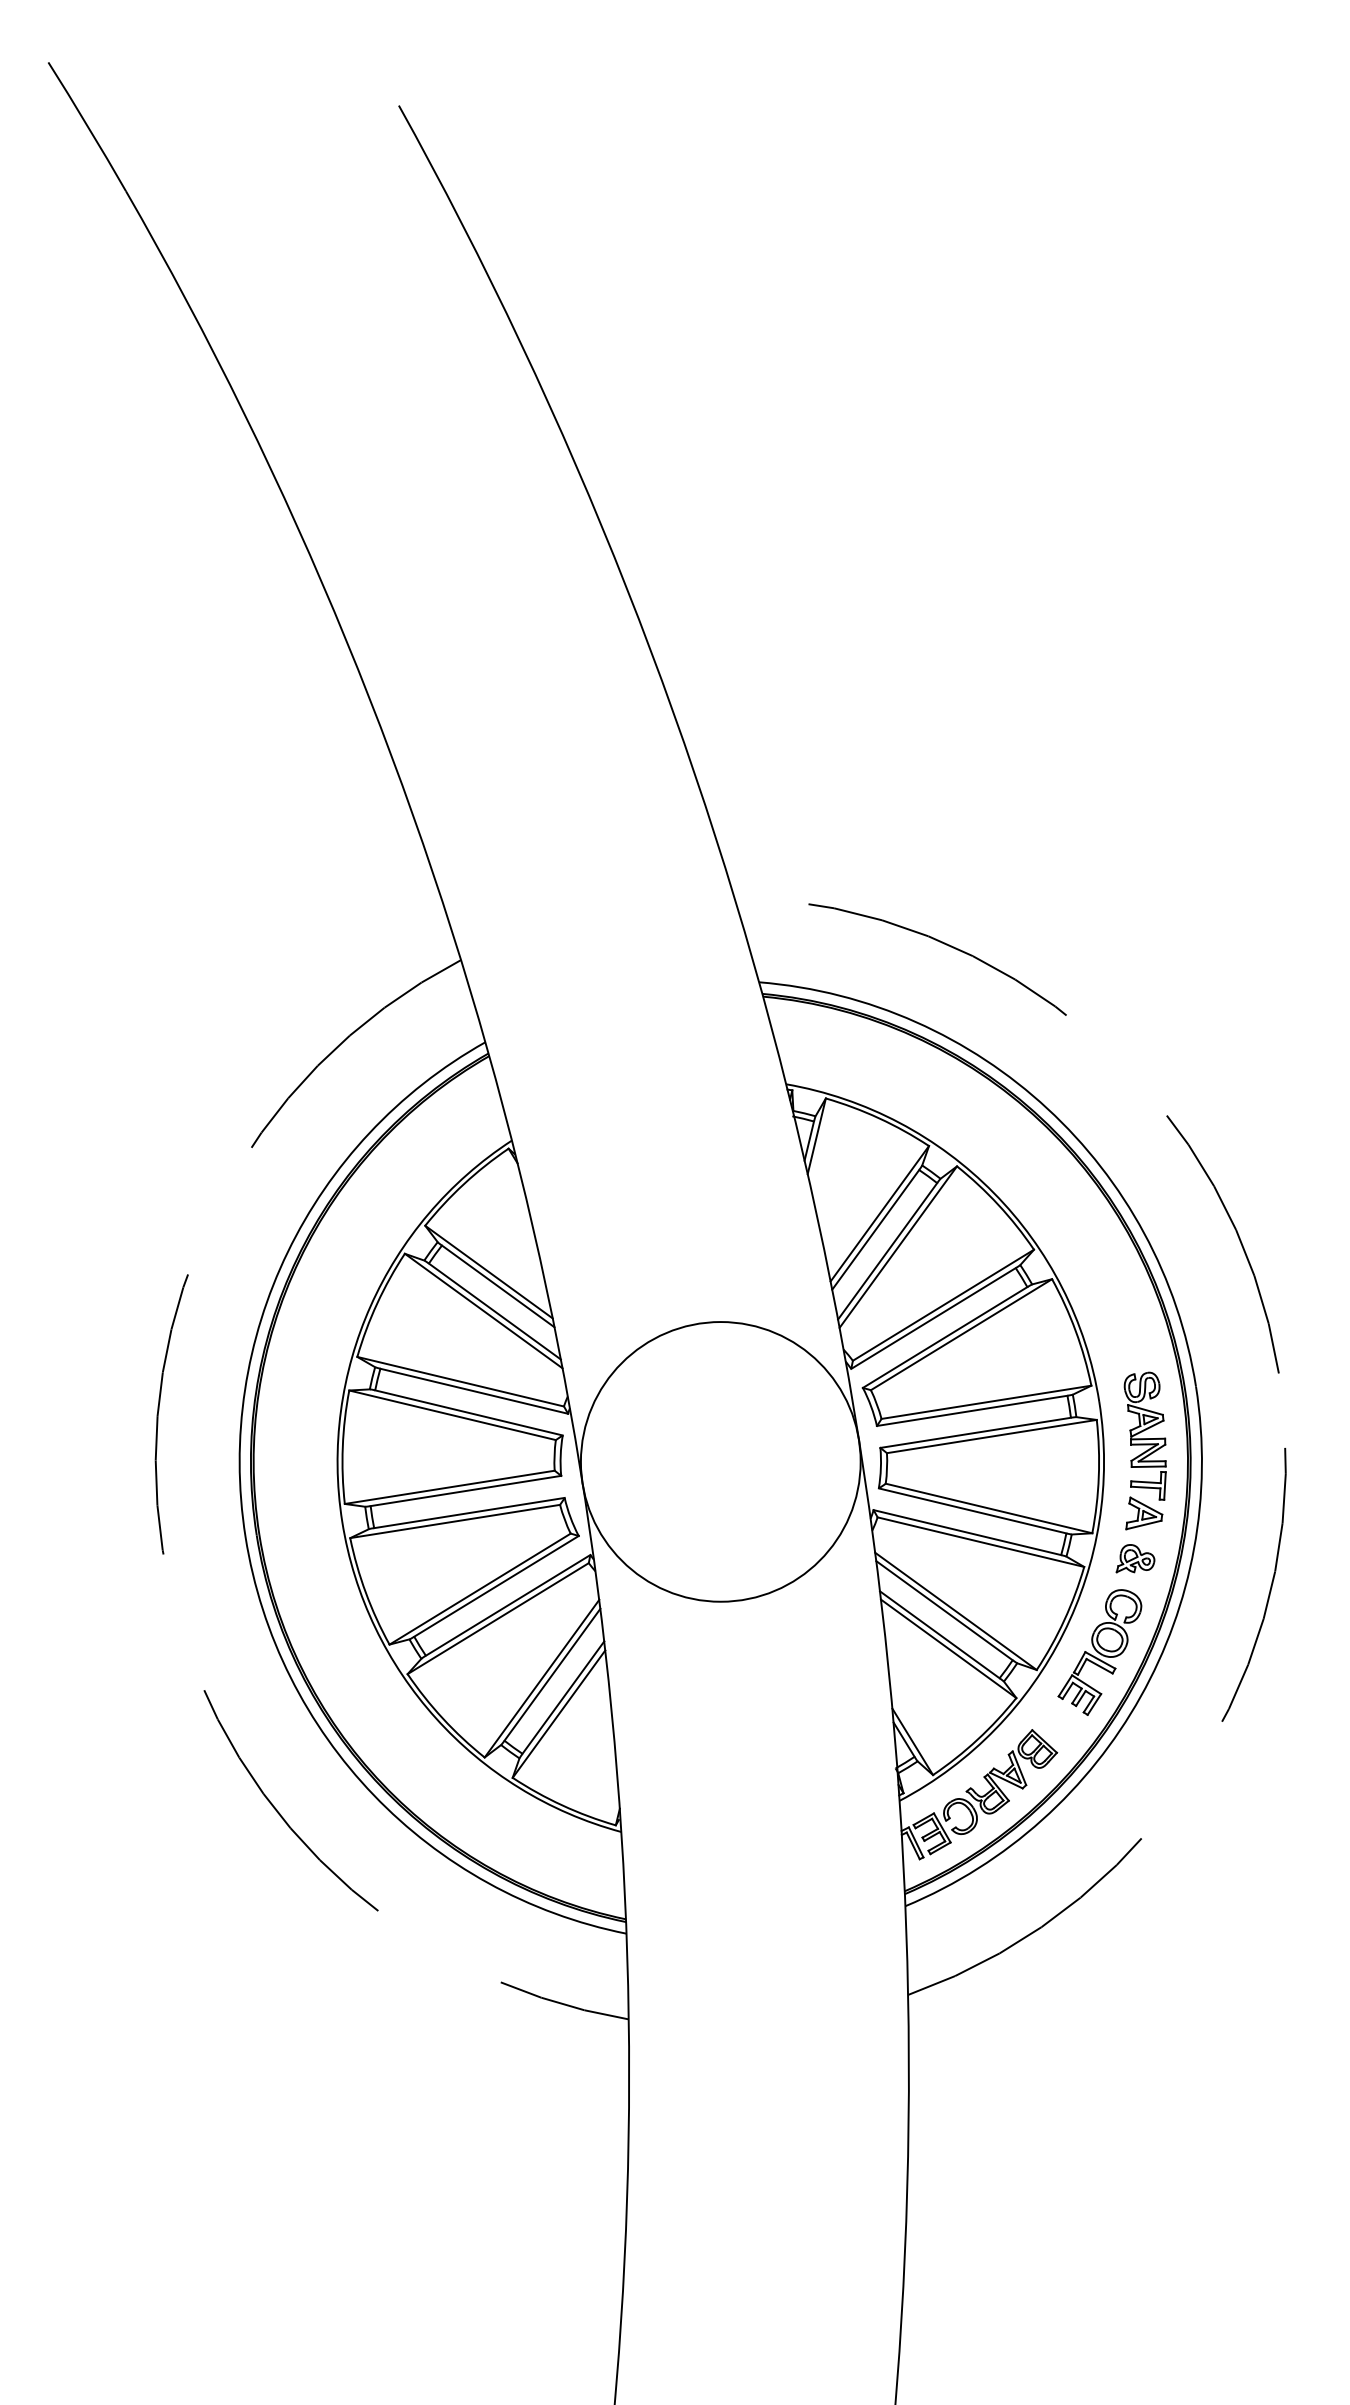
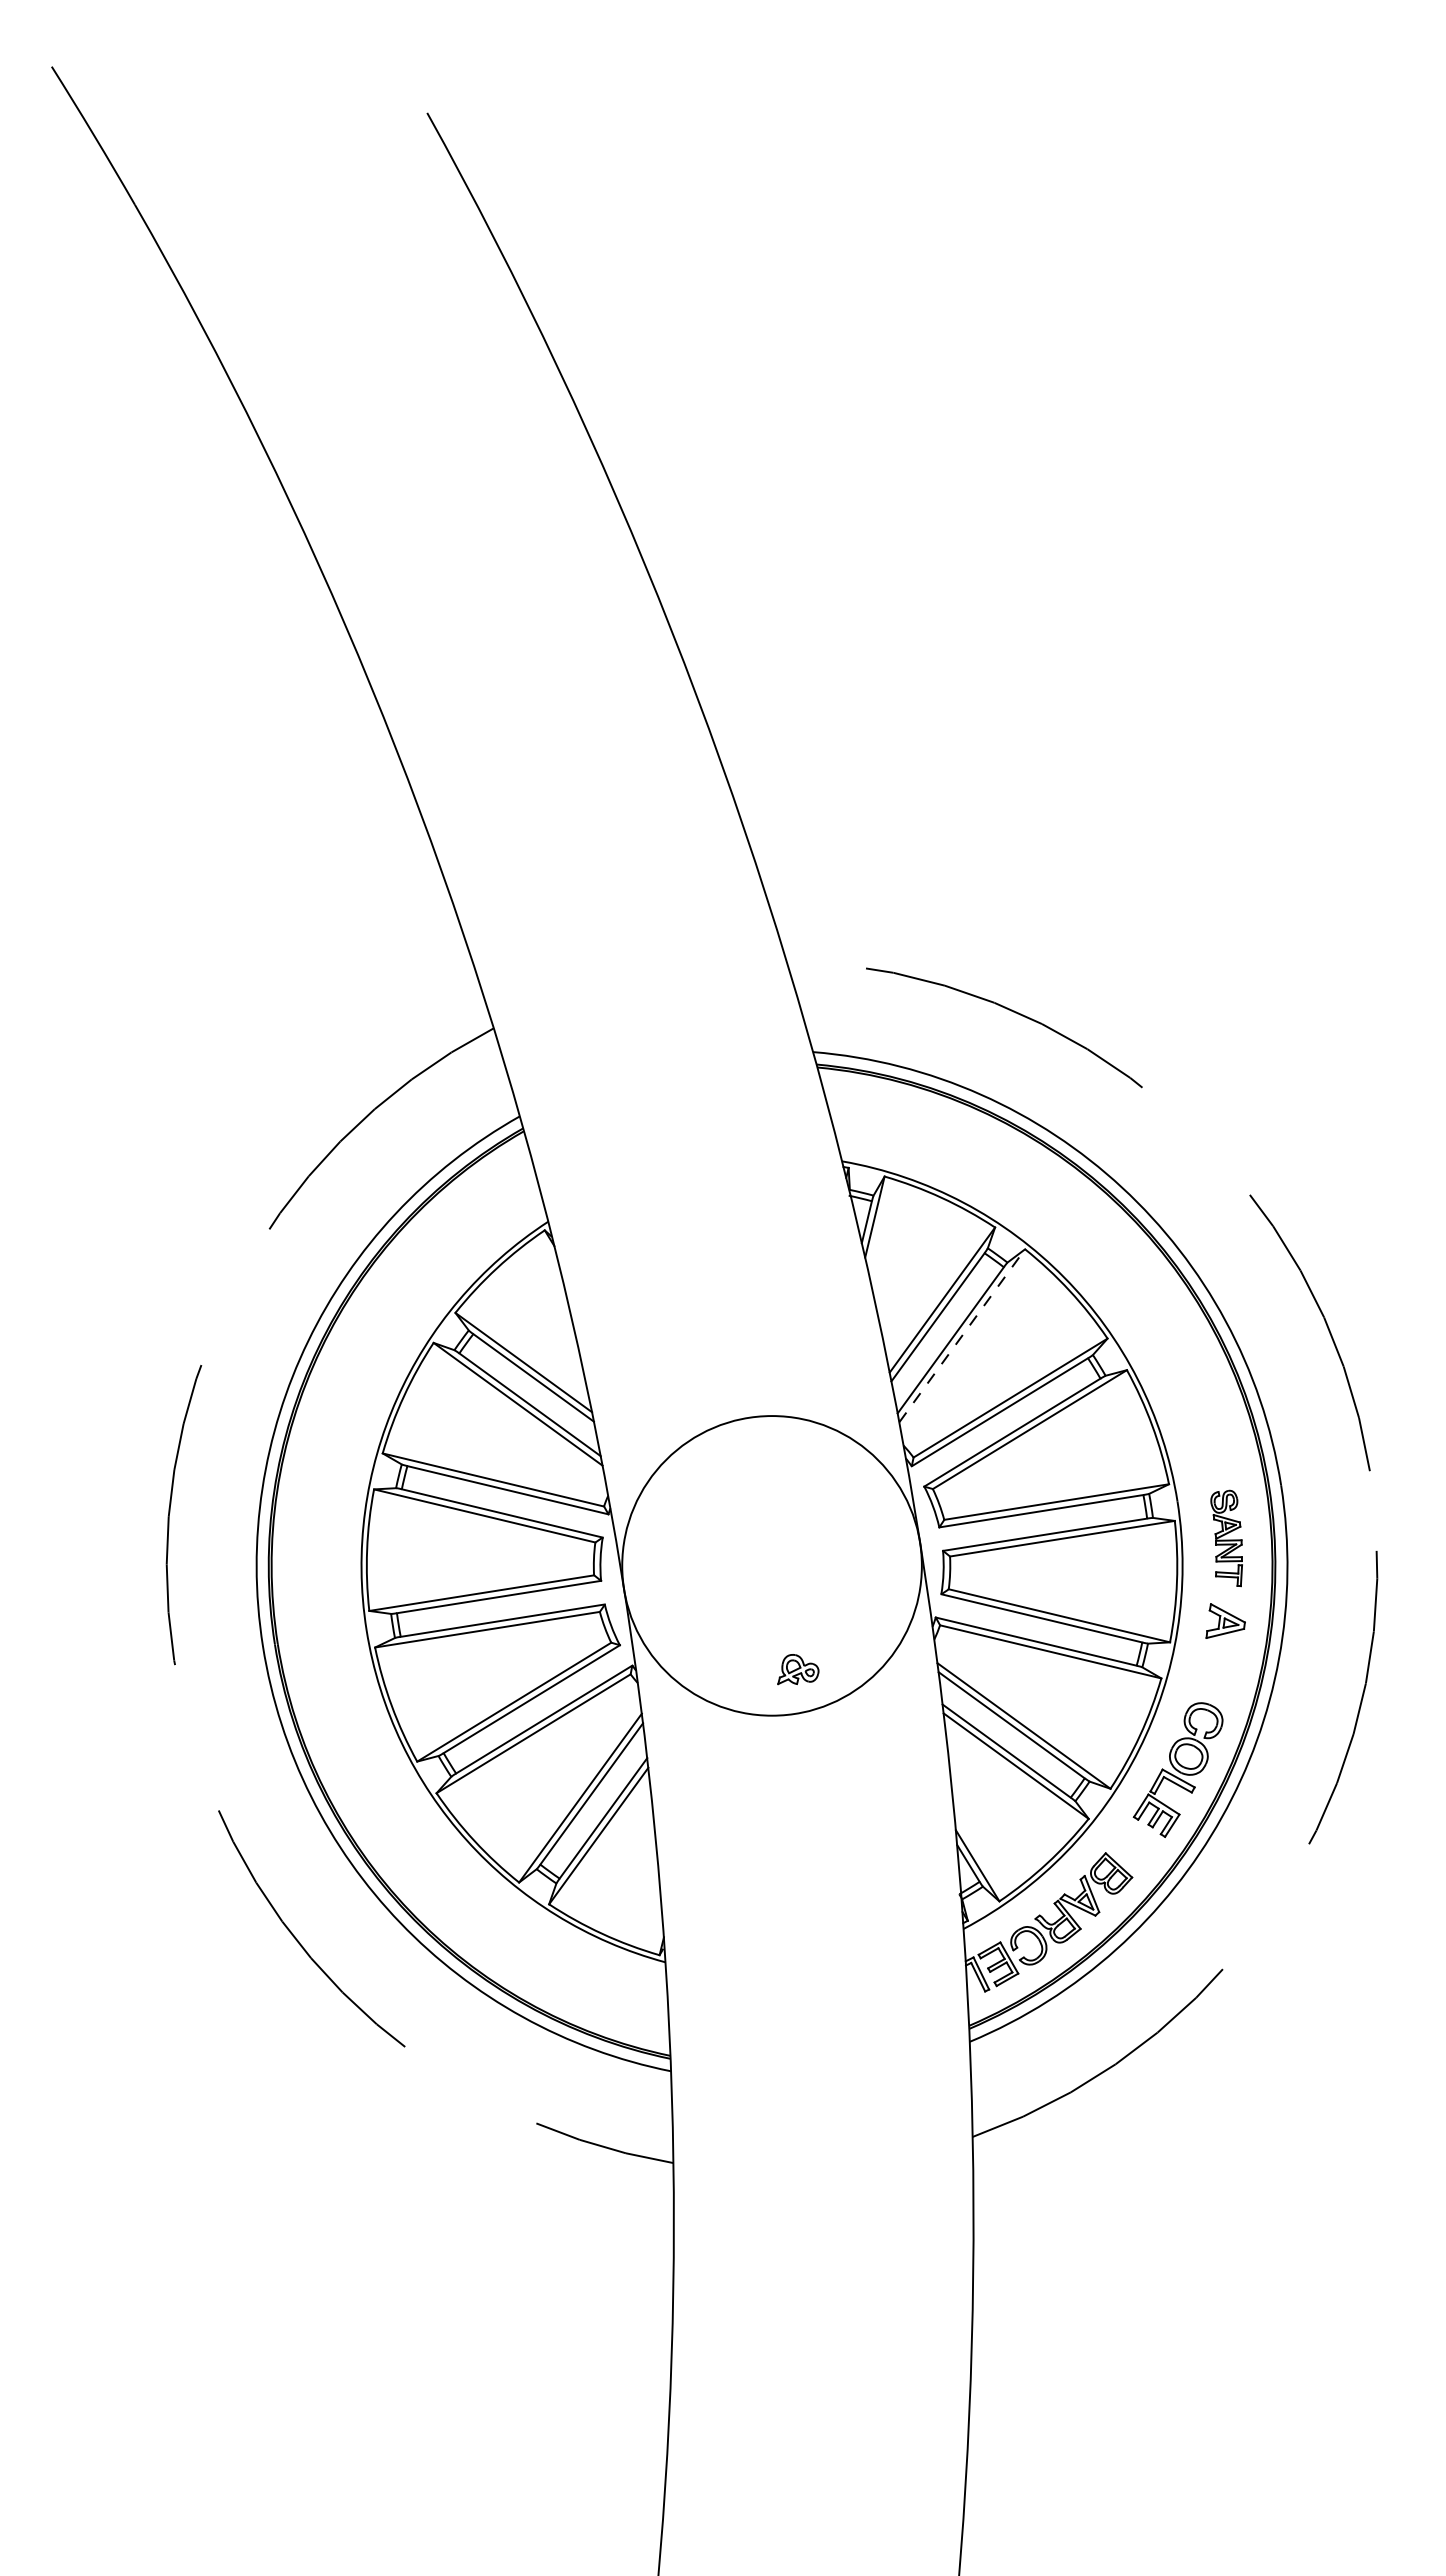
line: (898, 1246) -> (962, 1335), solid -> dashed
part: (1145, 1436) -> (1226, 1538), size x0.7
part: (1135, 1558) -> (798, 1669), moved

